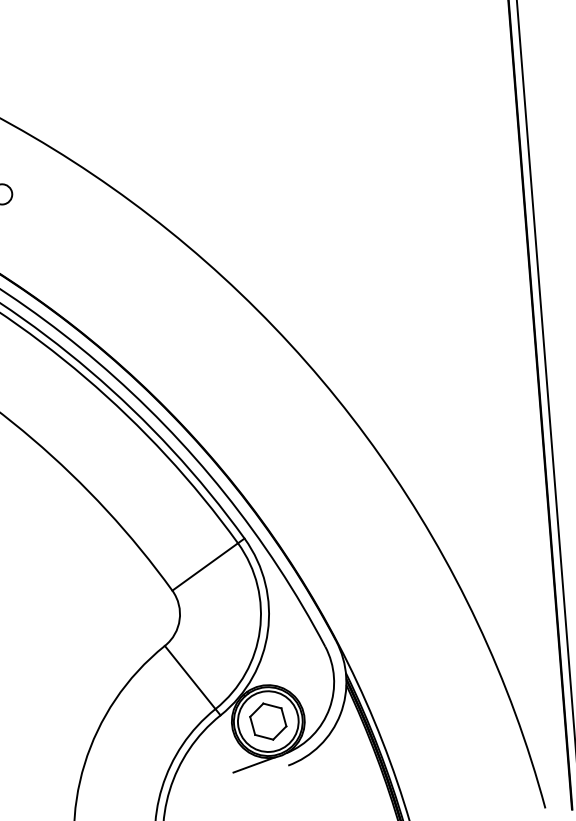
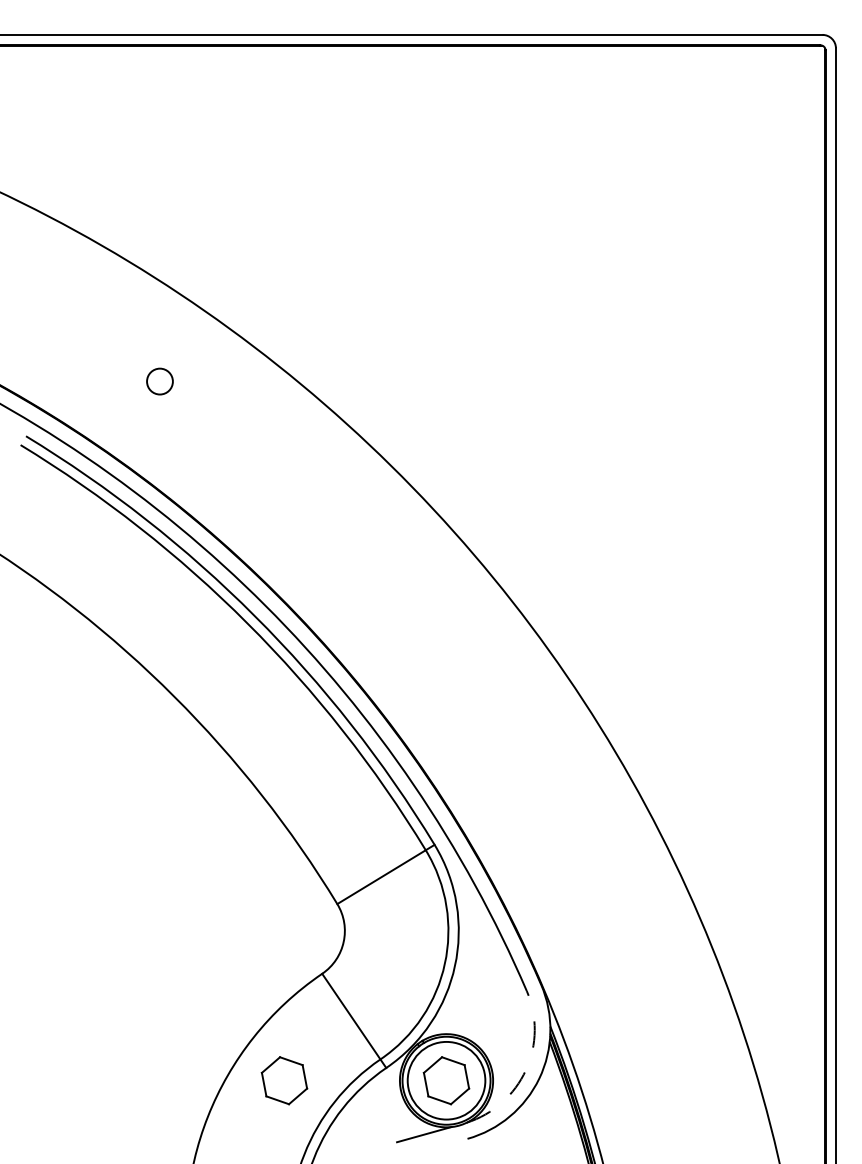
arc: (329, 708) -> (525, 1070), solid -> dashed
part: (142, 731) -> (284, 1080), added

